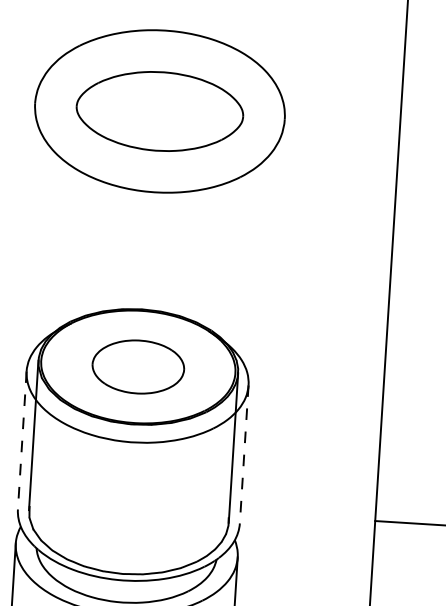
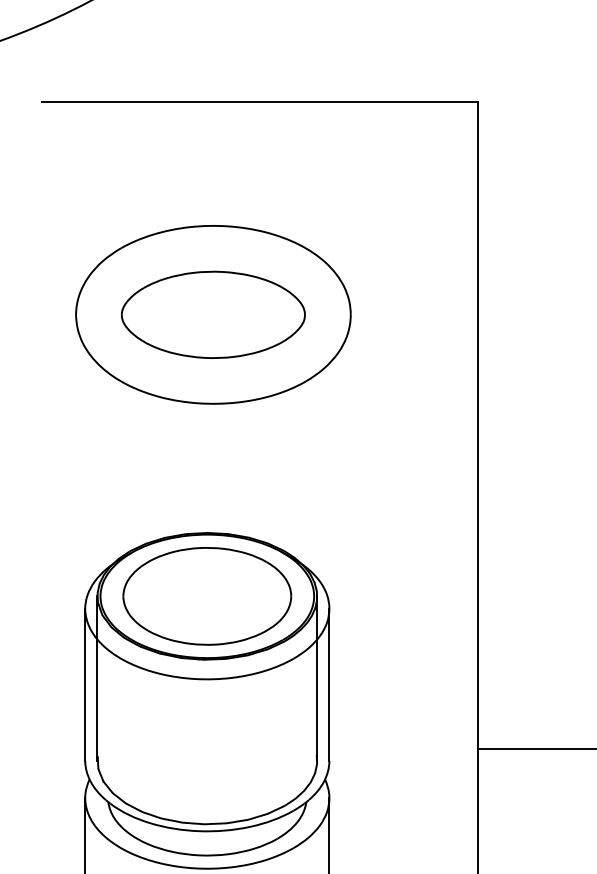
part: (138, 367) -> (207, 596), size x1.67
line: (22, 440) -> (85, 684), dashed -> solid
line: (244, 454) -> (329, 684), dashed -> solid

